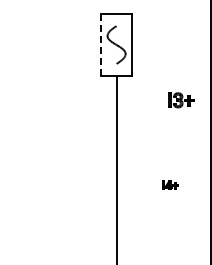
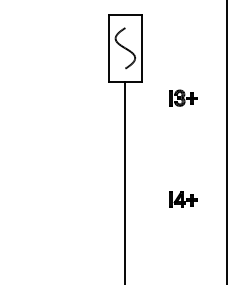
line: (100, 44) -> (108, 47), dashed -> solid
part: (181, 100) -> (183, 98), moved
part: (170, 184) -> (183, 198), size x1.67

